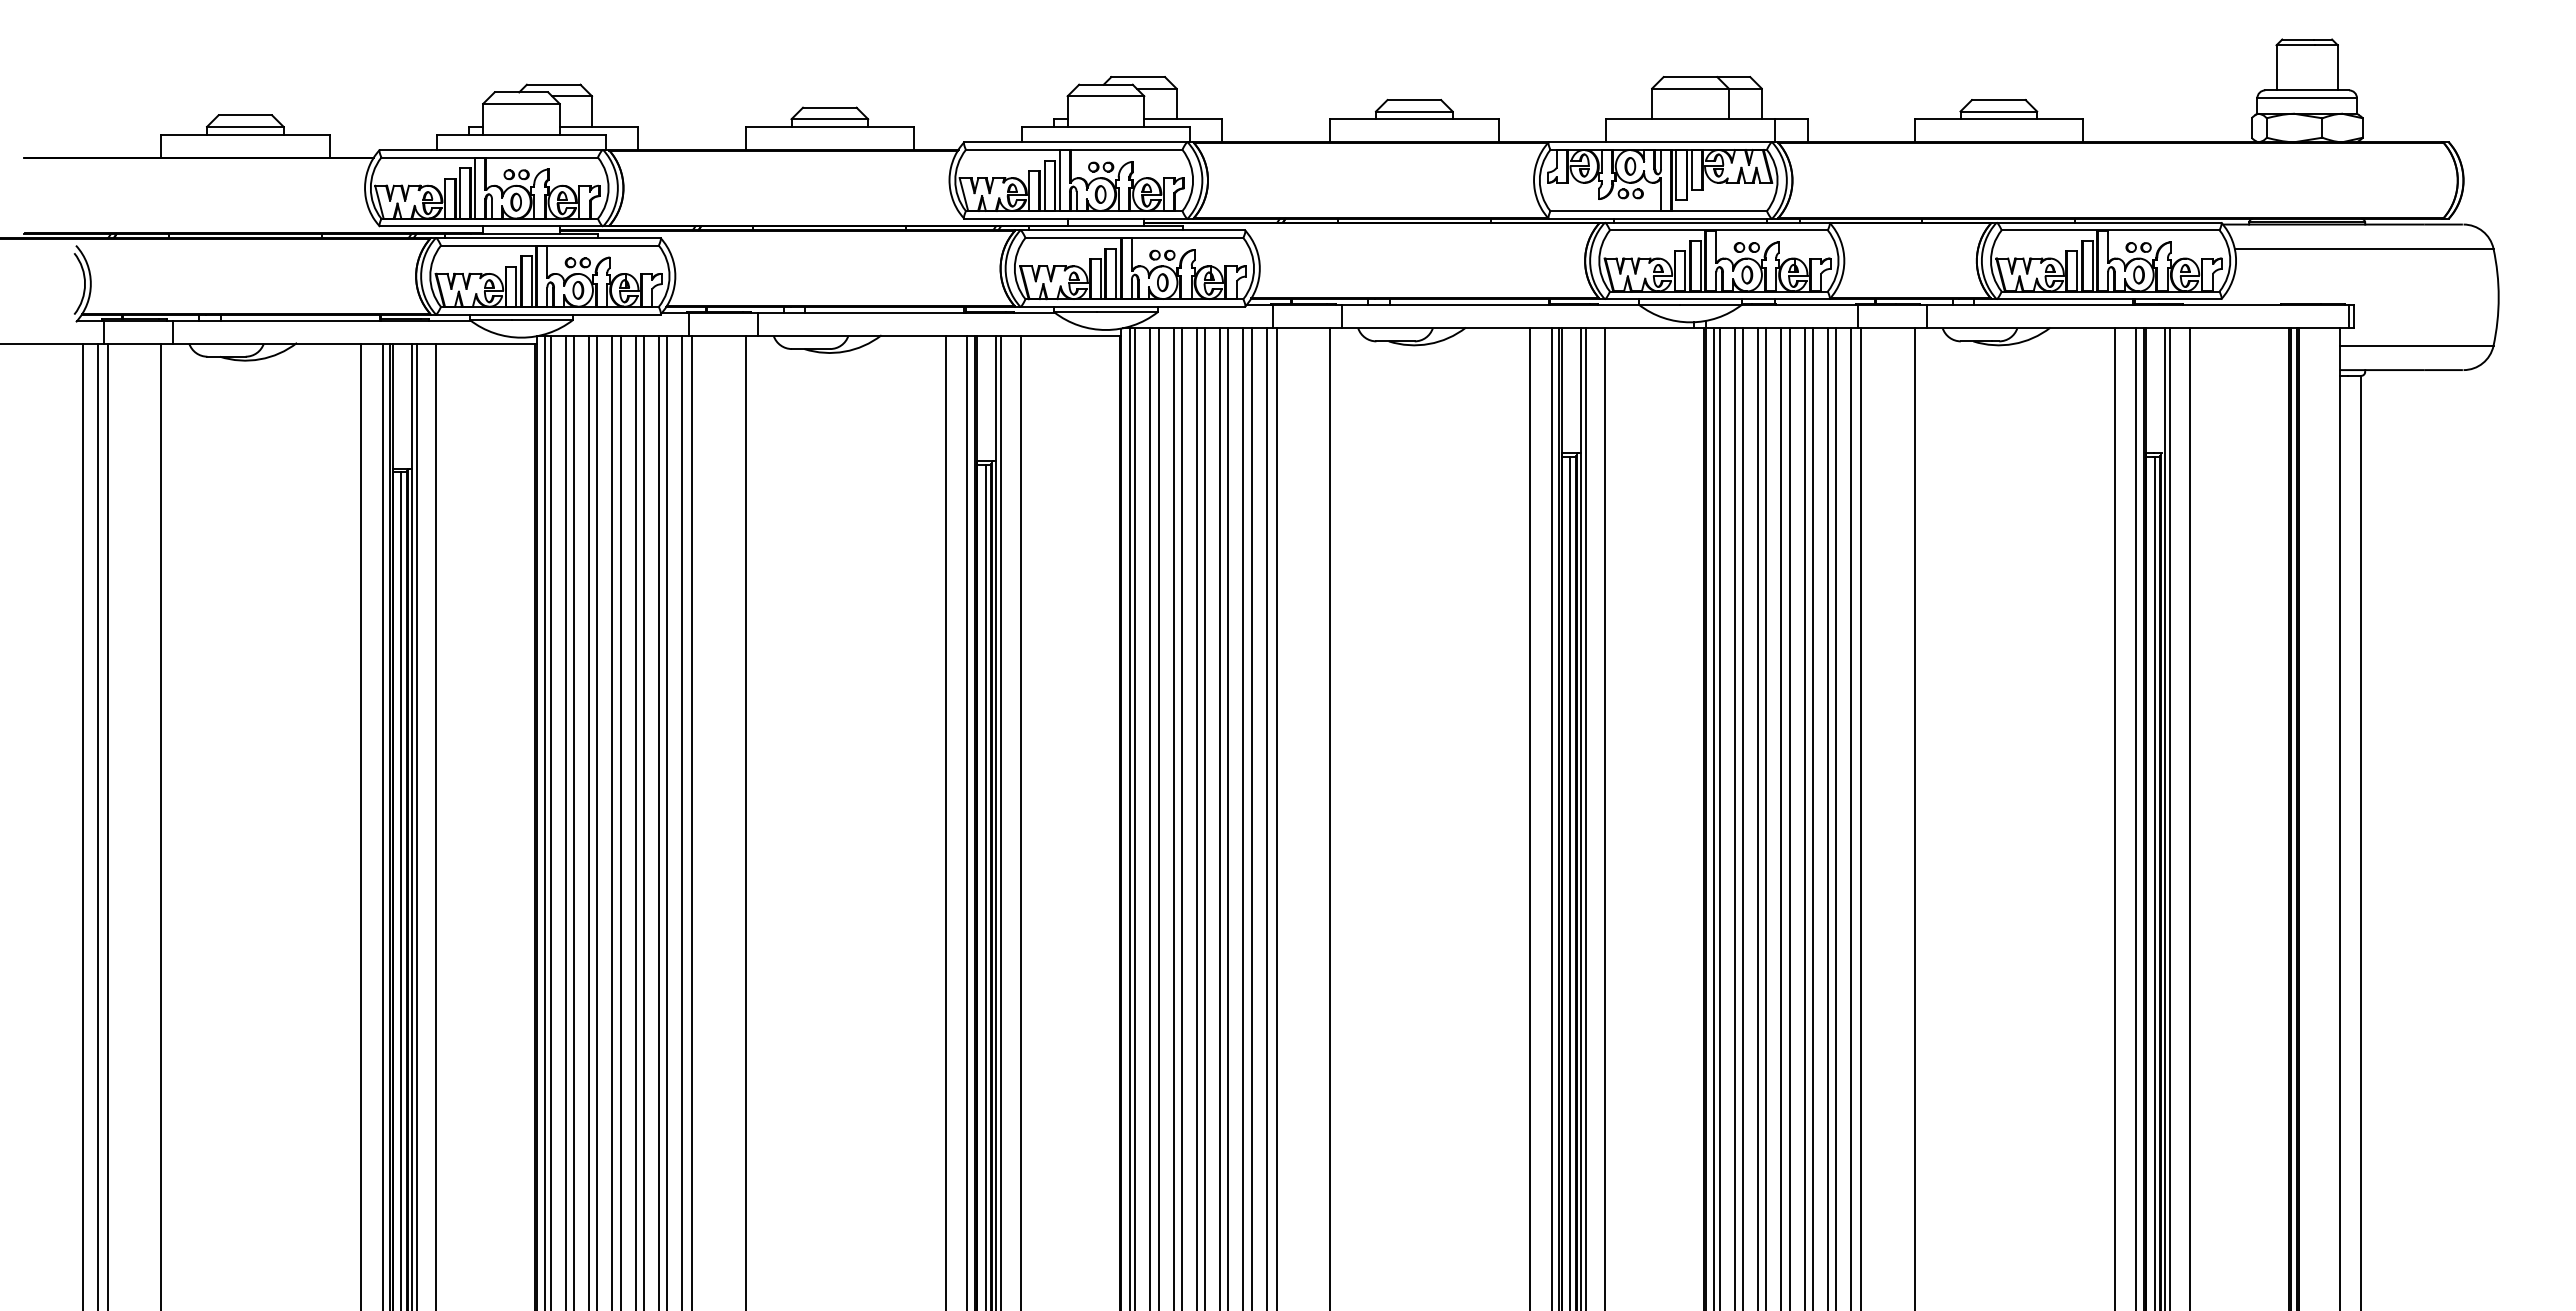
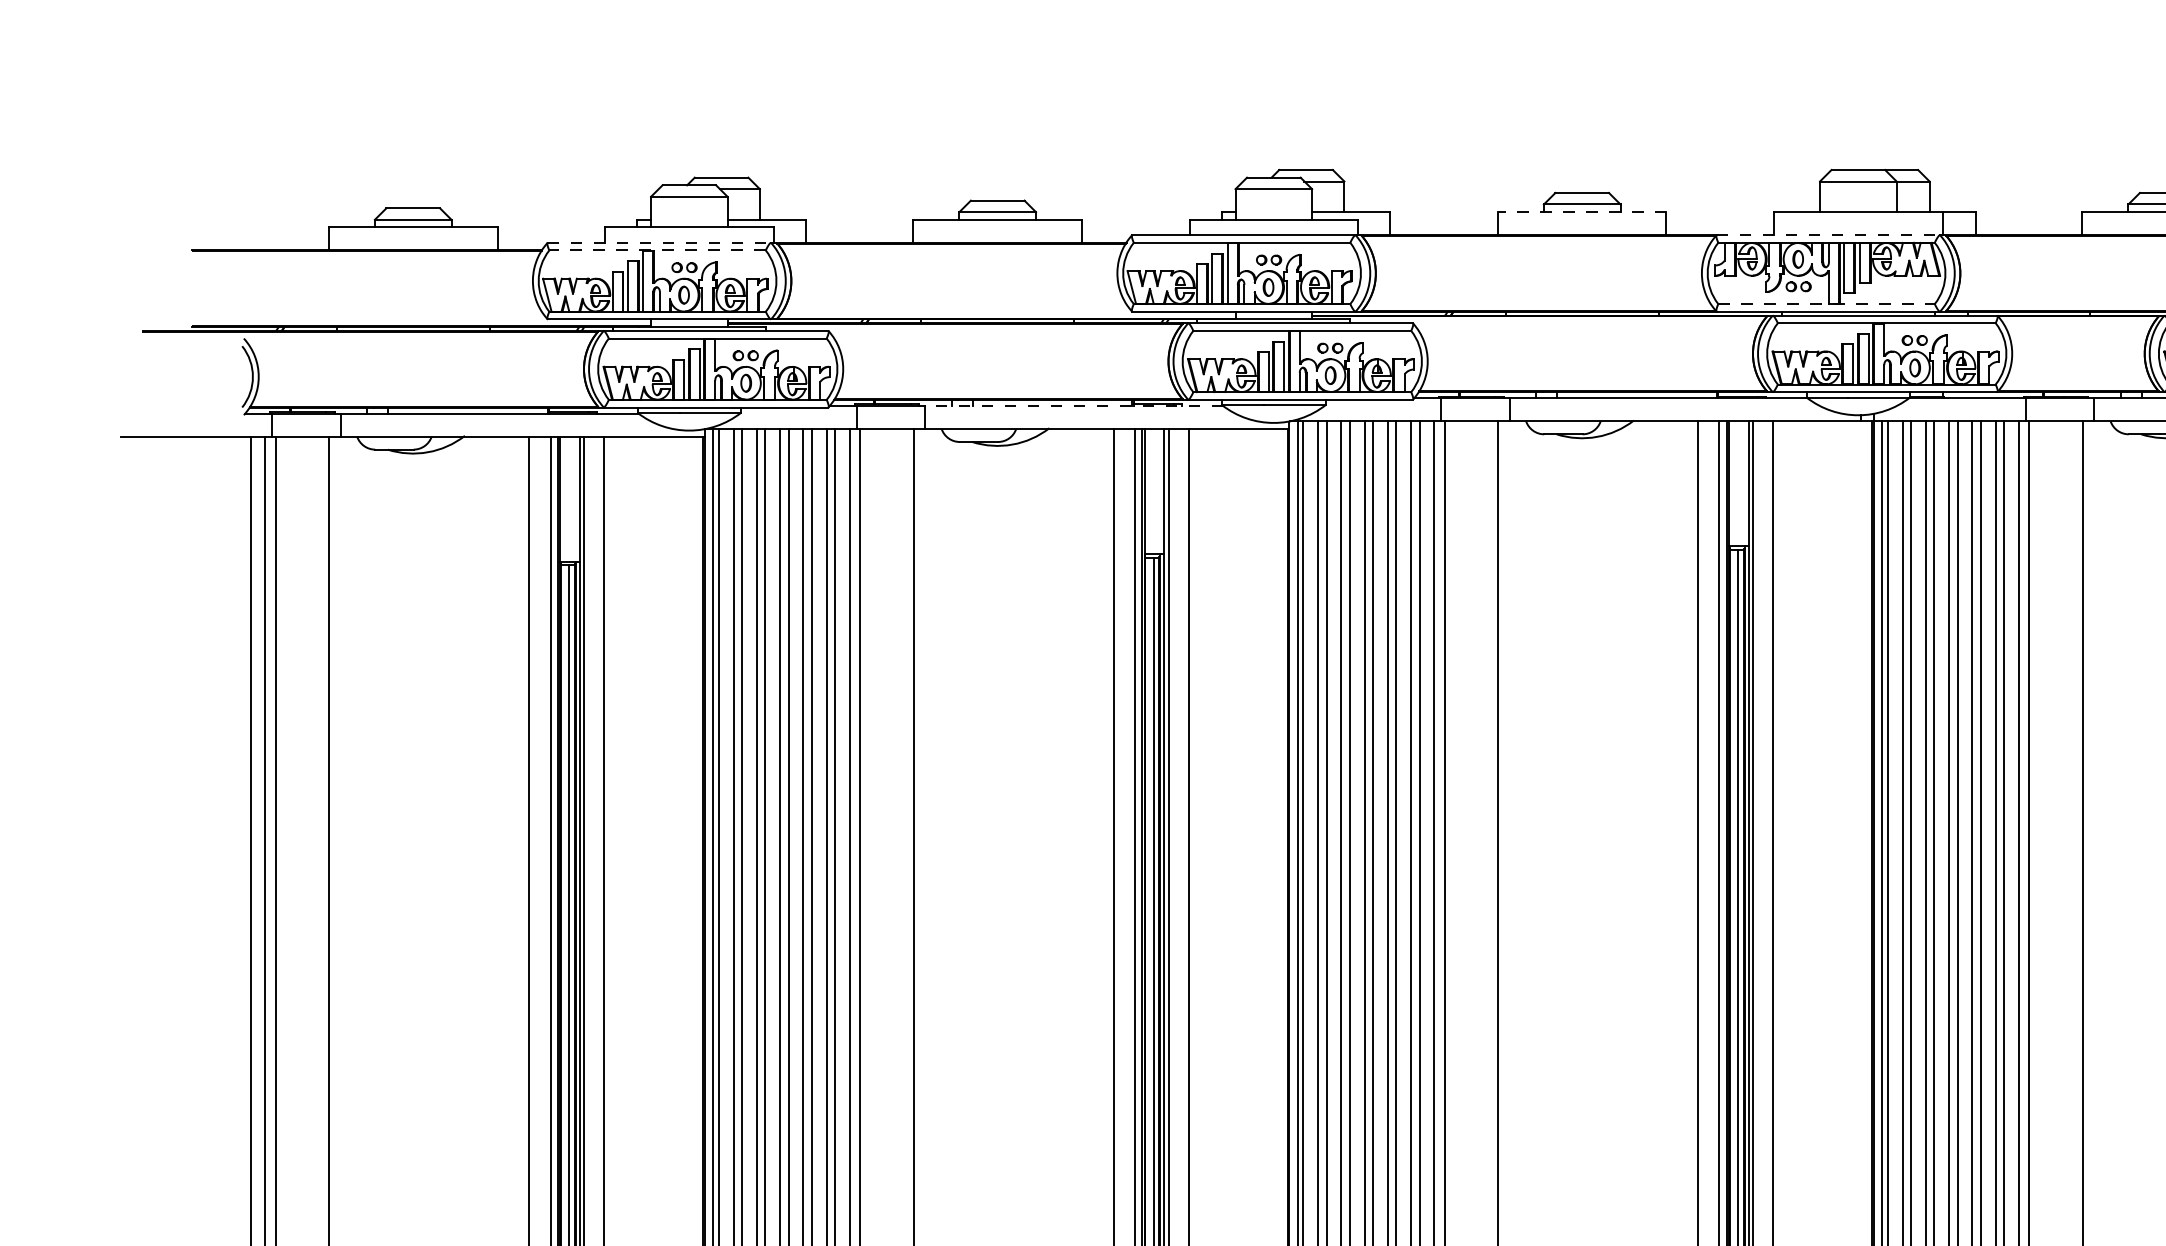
line: (1413, 119) -> (1581, 212), solid -> dashed
line: (1660, 142) -> (1828, 235), solid -> dashed
line: (491, 149) -> (659, 242), solid -> dashed
line: (489, 157) -> (657, 250), solid -> dashed
line: (1659, 211) -> (1827, 304), solid -> dashed
line: (906, 313) -> (1074, 406), solid -> dashed

